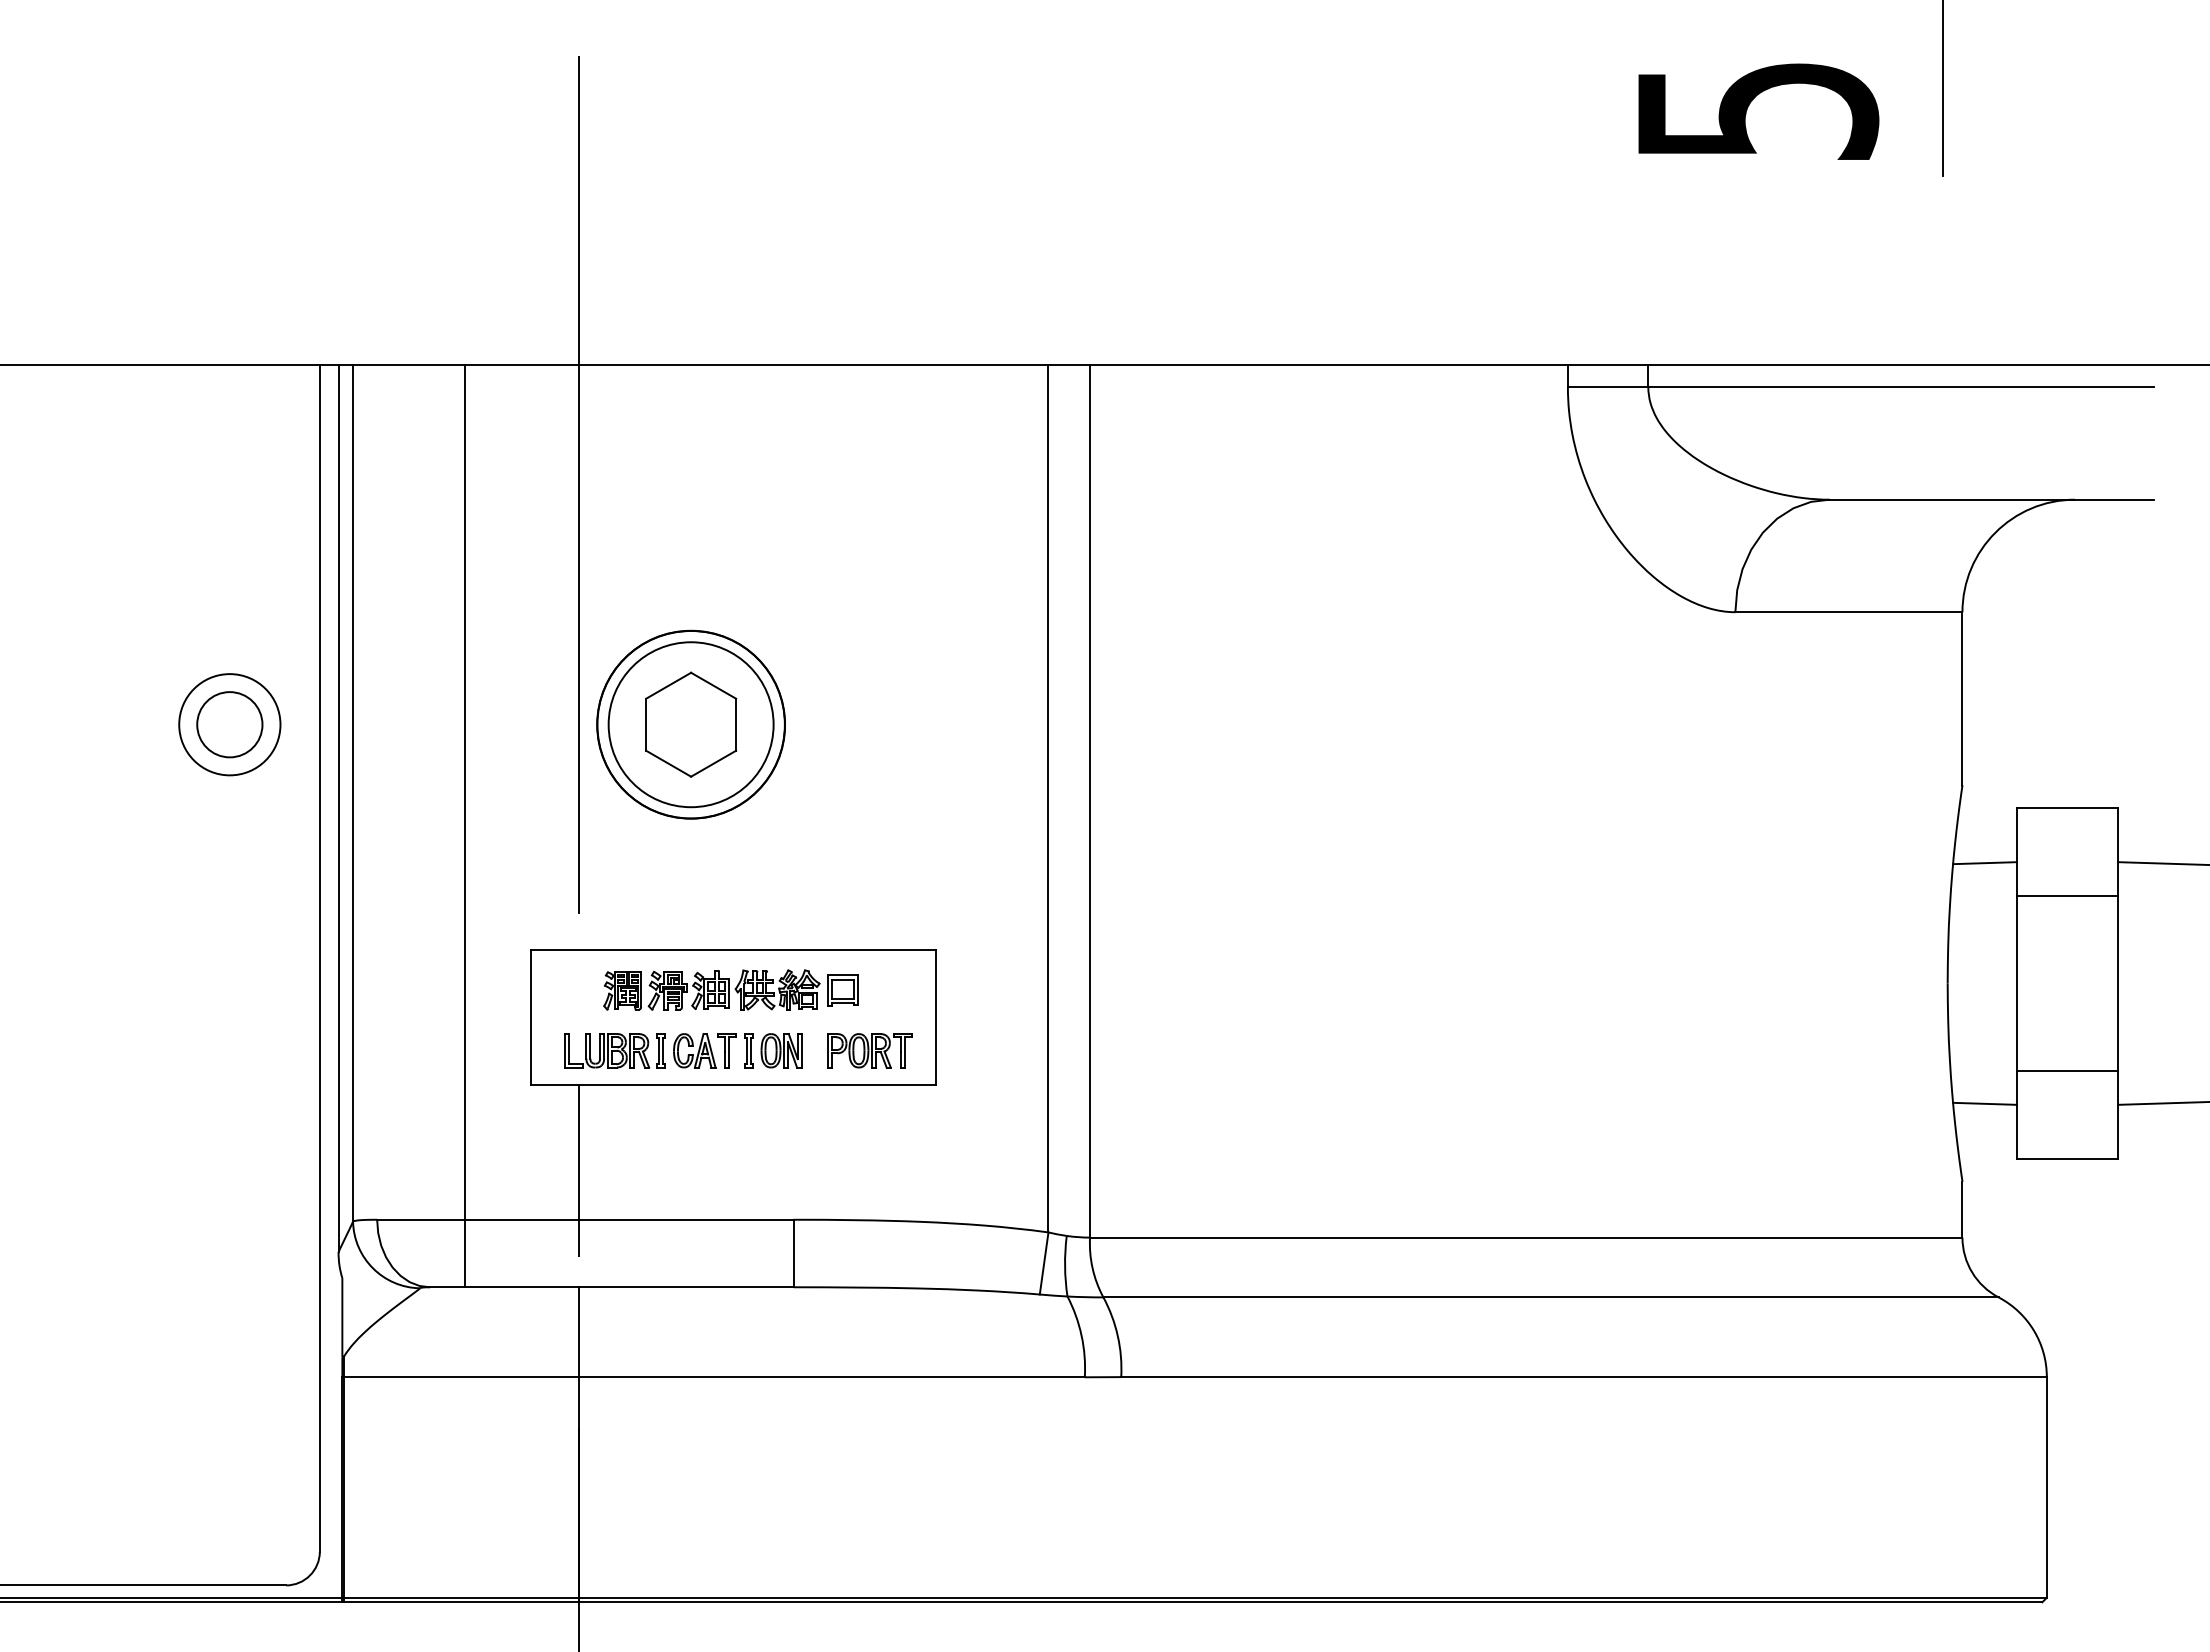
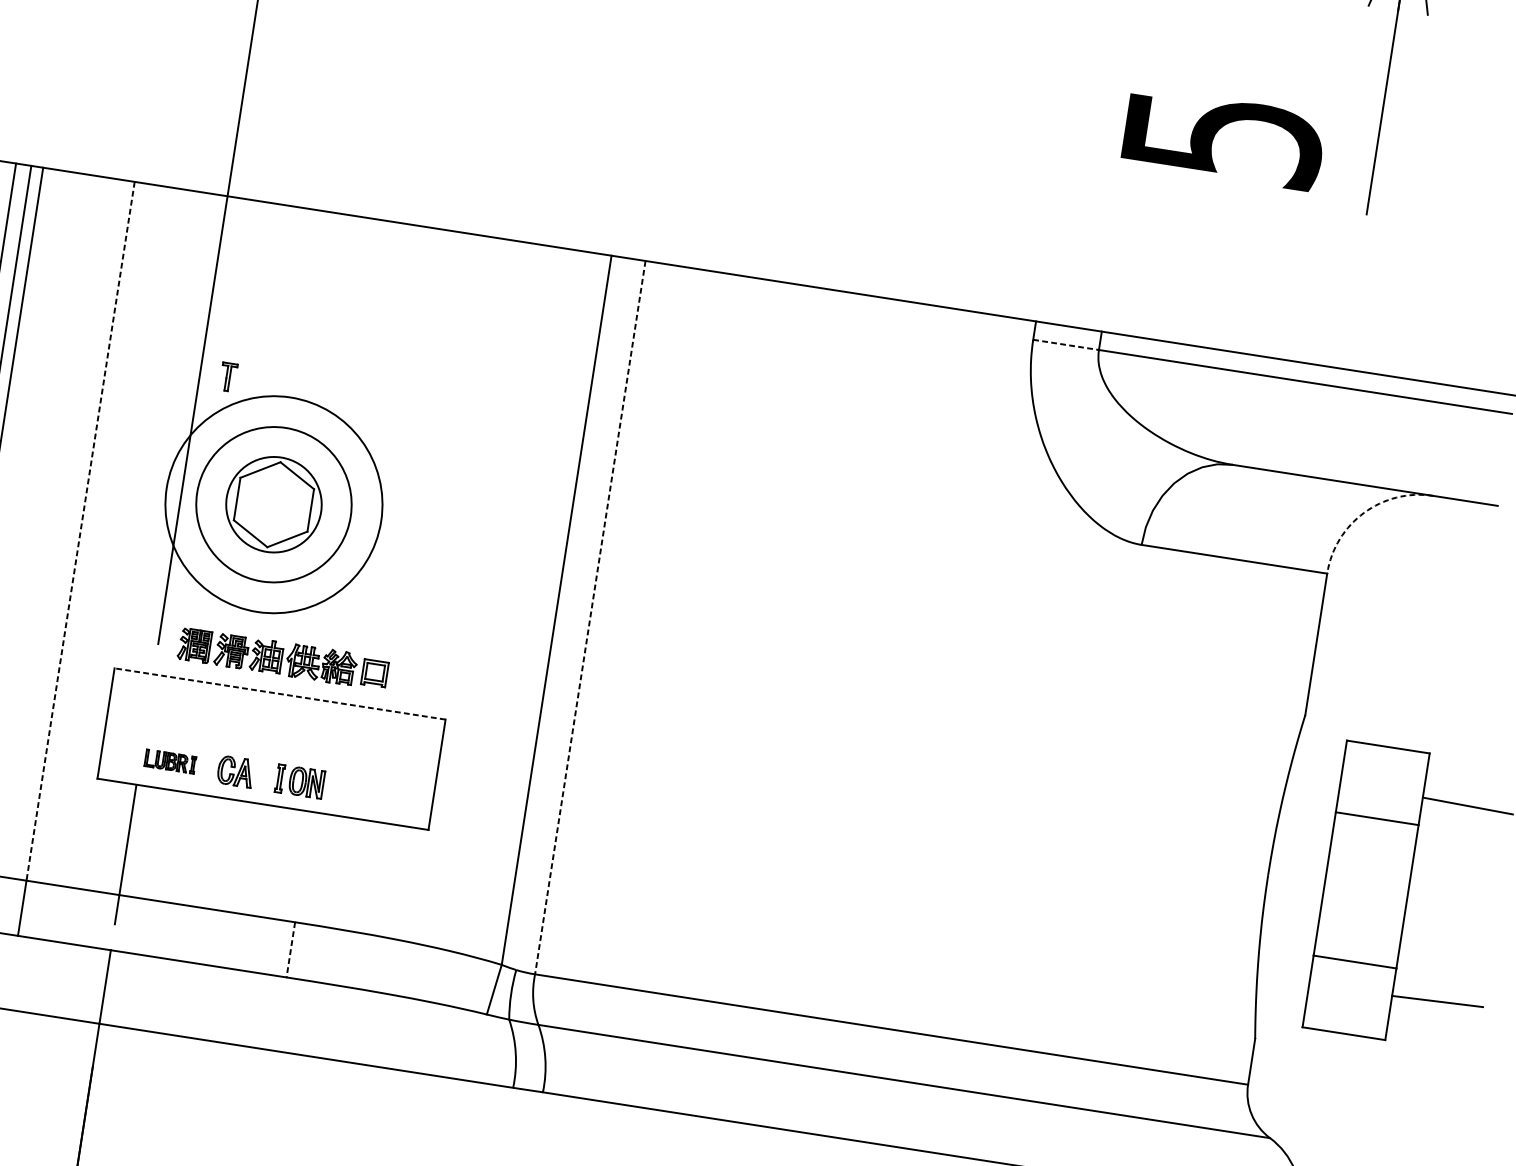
line: (1608, 387) -> (1066, 345), solid -> dashed
arc: (1995, 532) -> (1364, 512), solid -> dashed
circle: (690, 724) -> (273, 504), size x0.7
circle: (690, 724) -> (273, 504), size x1.4
line: (465, 792) -> (80, 531), solid -> dashed
line: (1090, 801) -> (590, 617), solid -> dashed
line: (1984, 863) -> (1313, 781), removed
line: (733, 949) -> (280, 693), solid -> dashed
part: (730, 989) -> (283, 658), moved
part: (614, 1050) -> (170, 761), size x0.6
part: (726, 1050) -> (227, 376), moved
part: (869, 1050) -> (378, 793), removed
line: (1984, 1103) -> (1283, 977), removed
line: (793, 1253) -> (290, 949), solid -> dashed

